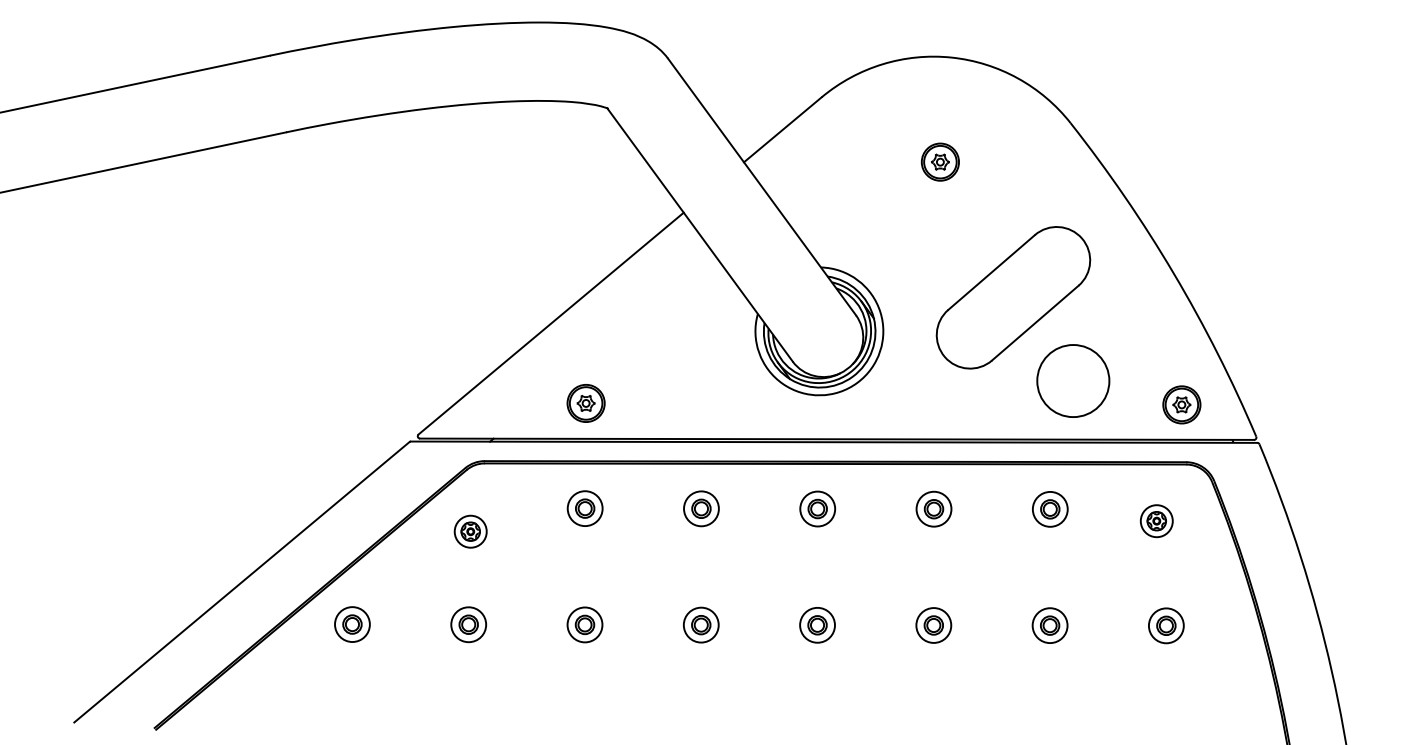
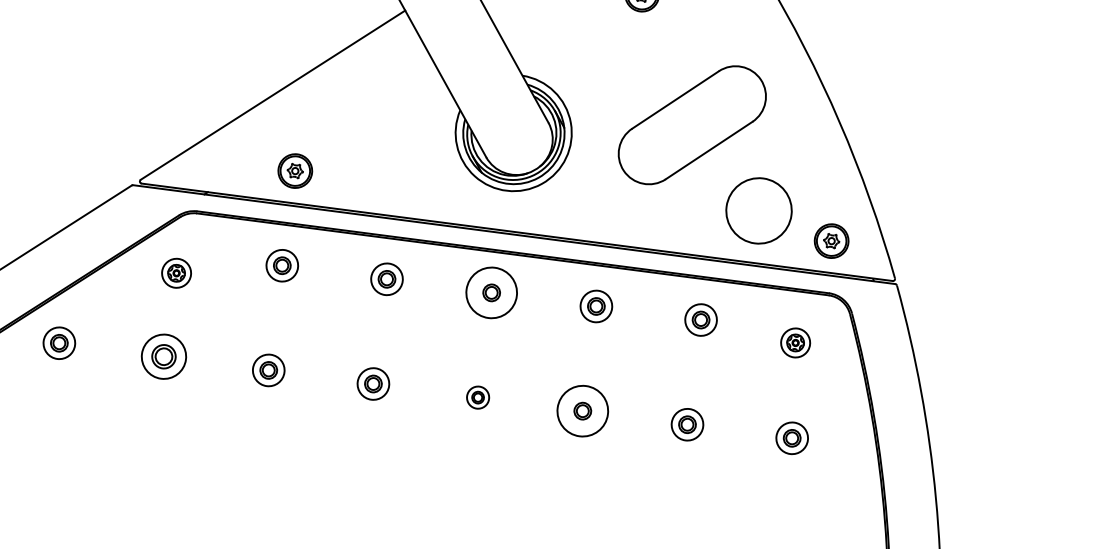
circle: (1073, 380) -> (759, 210), moved
circle: (817, 508) -> (491, 292), size x1.6
part: (468, 624) -> (163, 356), size x1.4
part: (817, 625) -> (478, 397), size x0.7
circle: (933, 625) -> (582, 411), size x1.6

